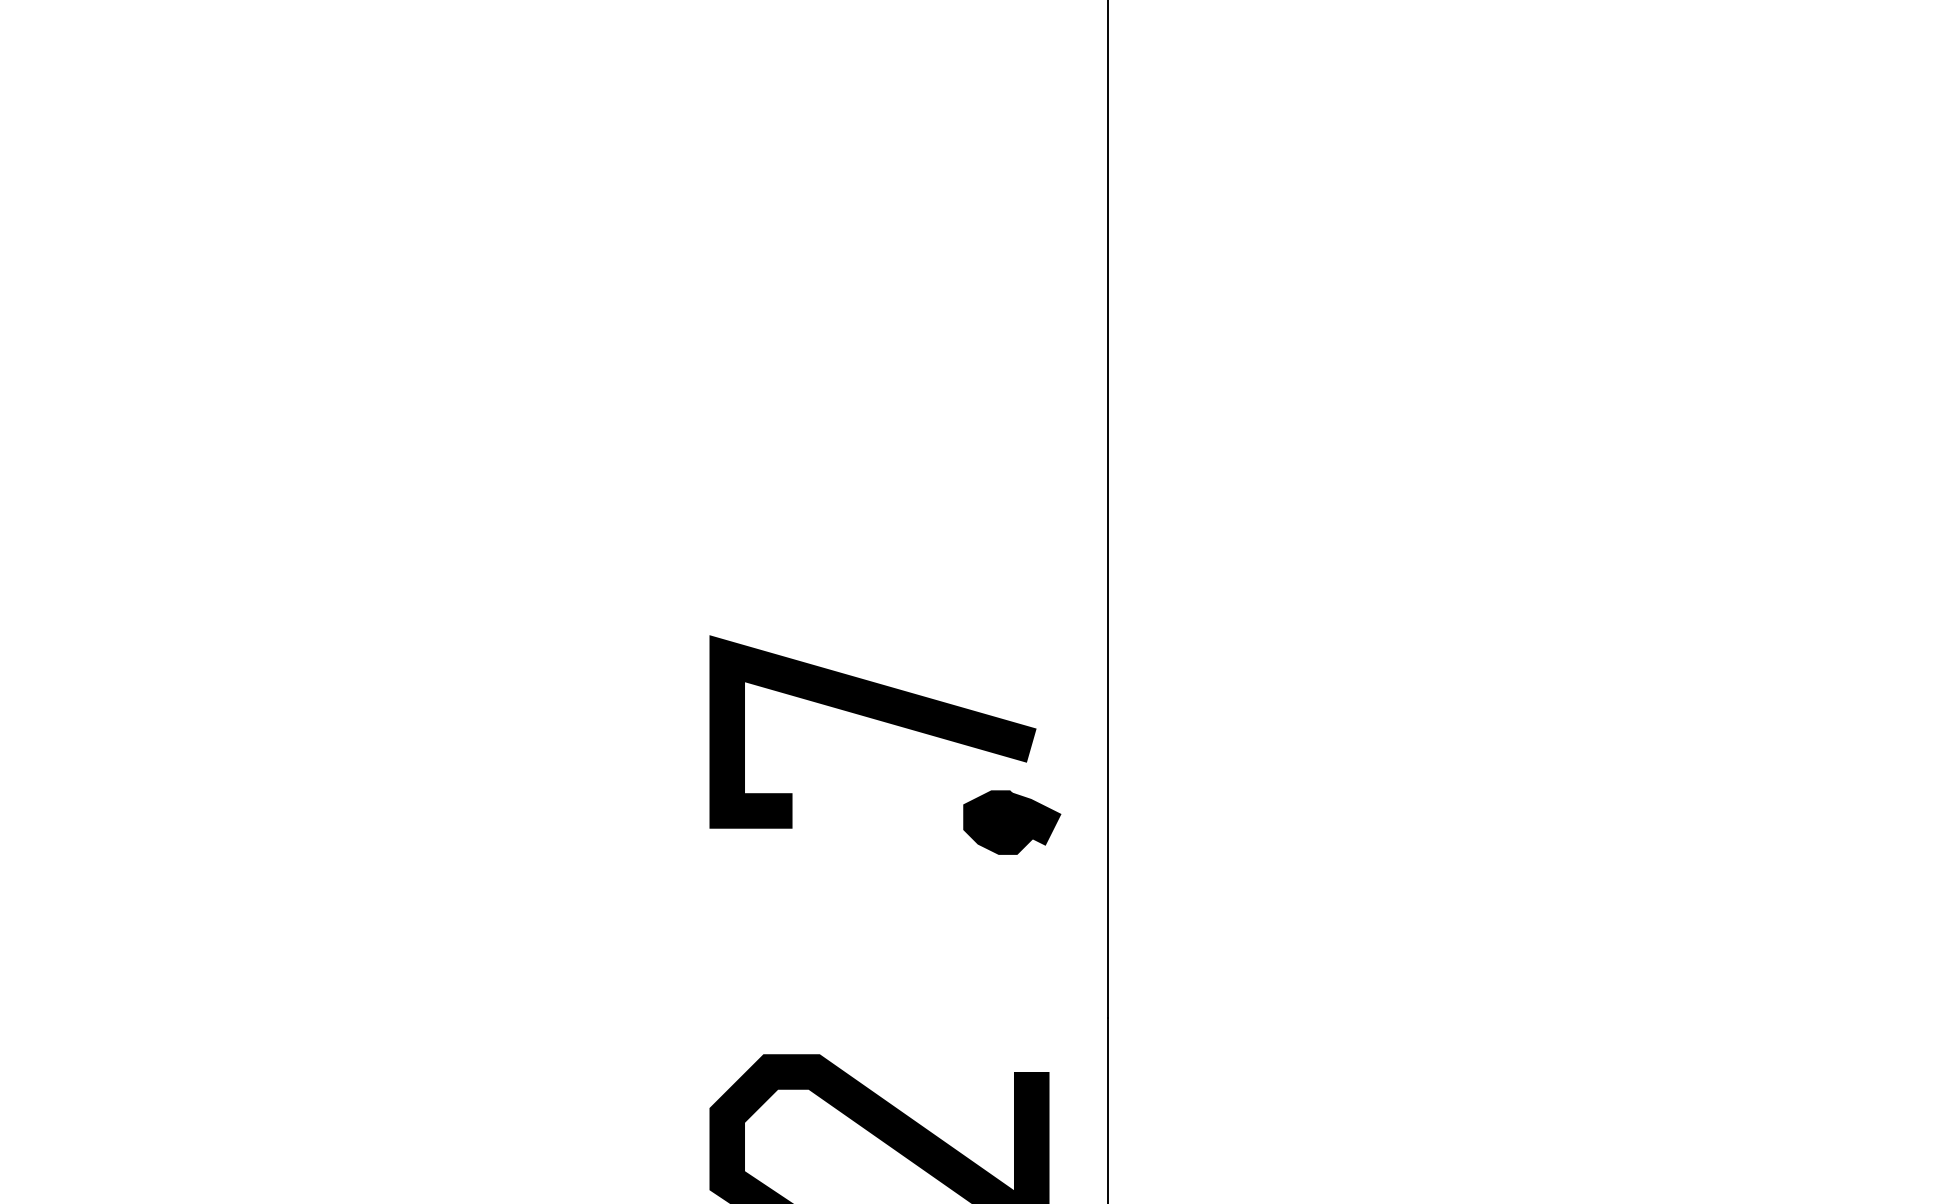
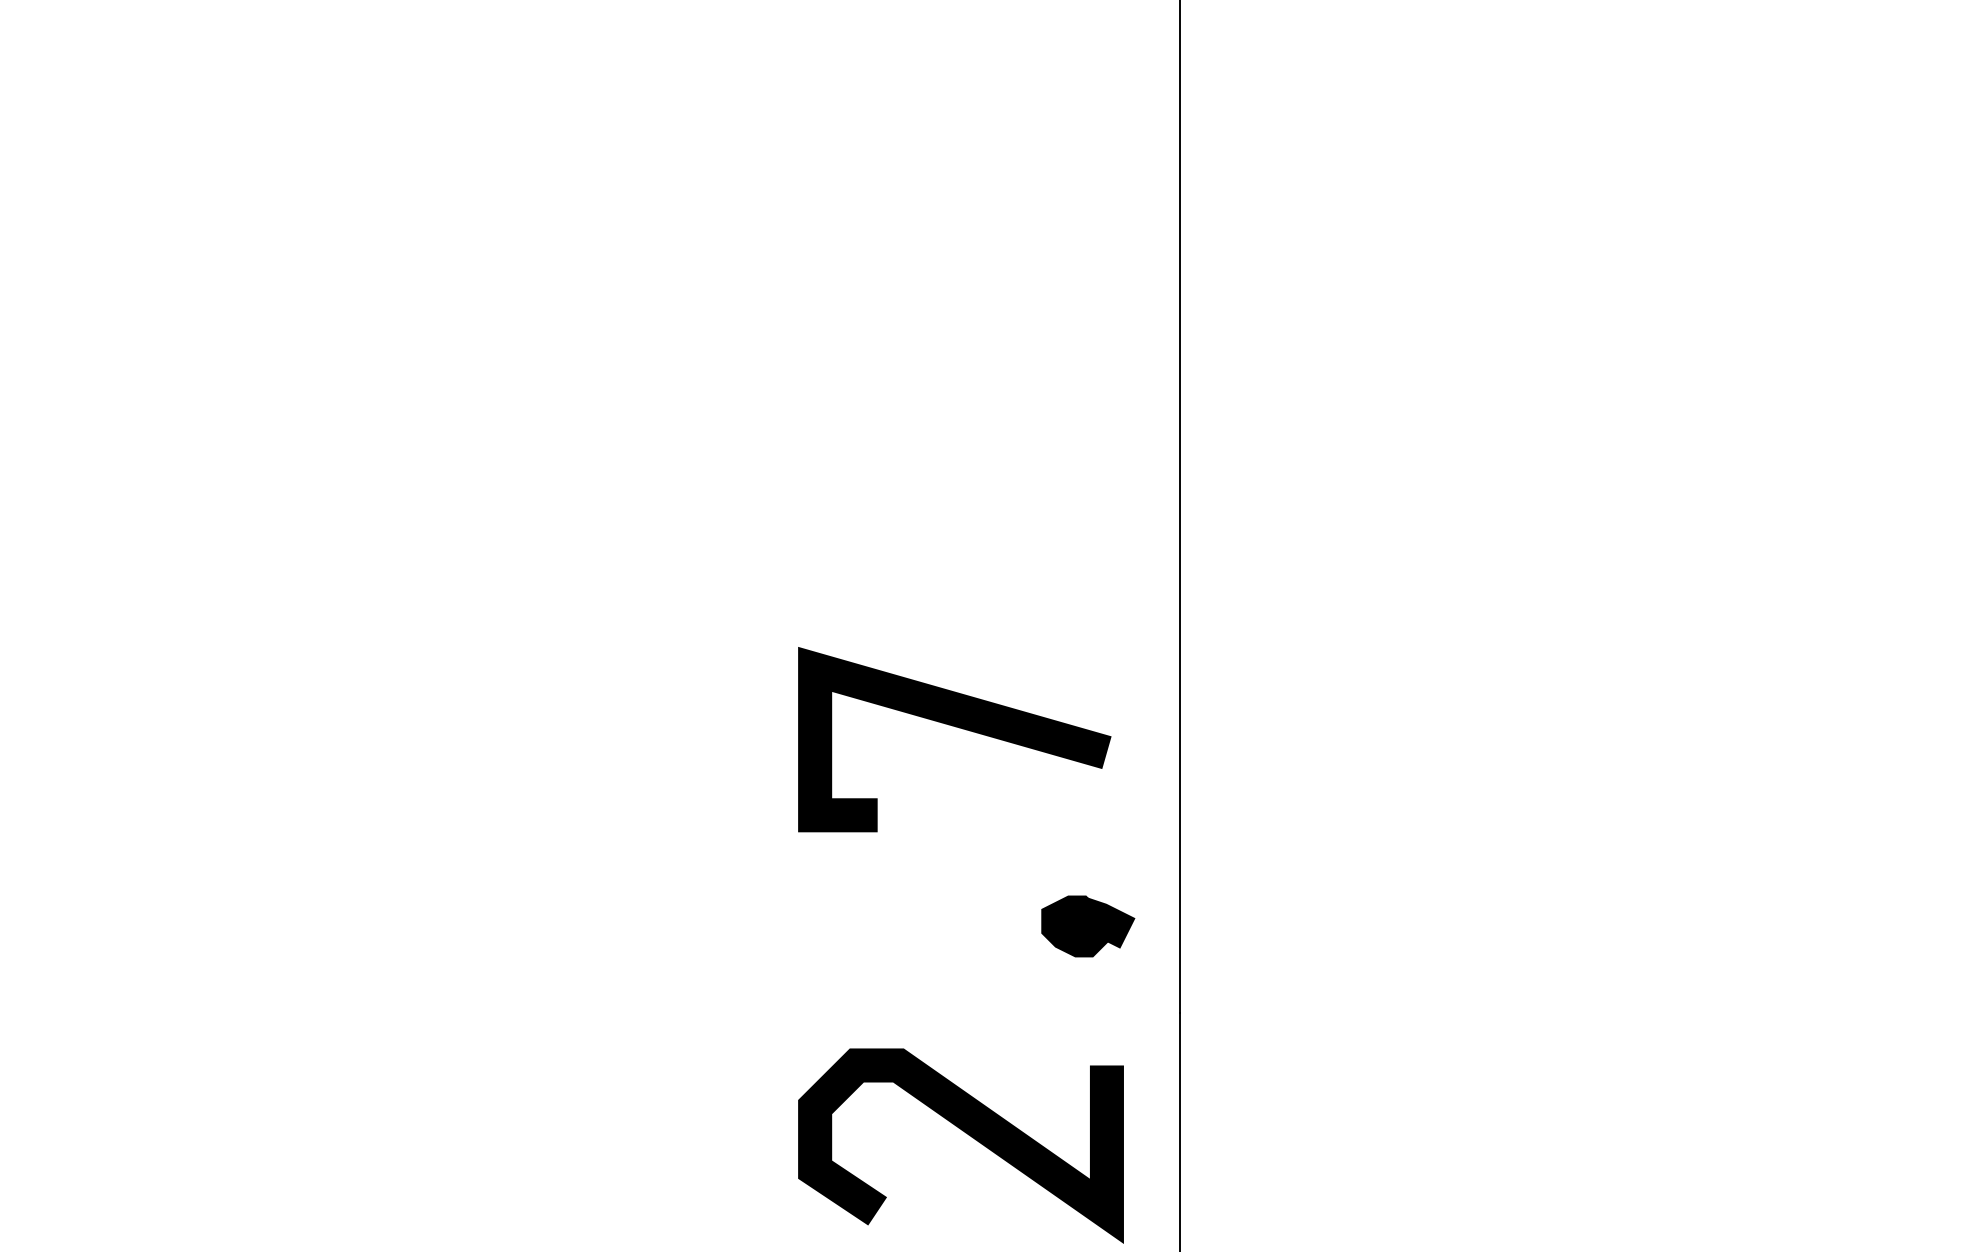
part: (1012, 822) -> (1088, 926), moved

